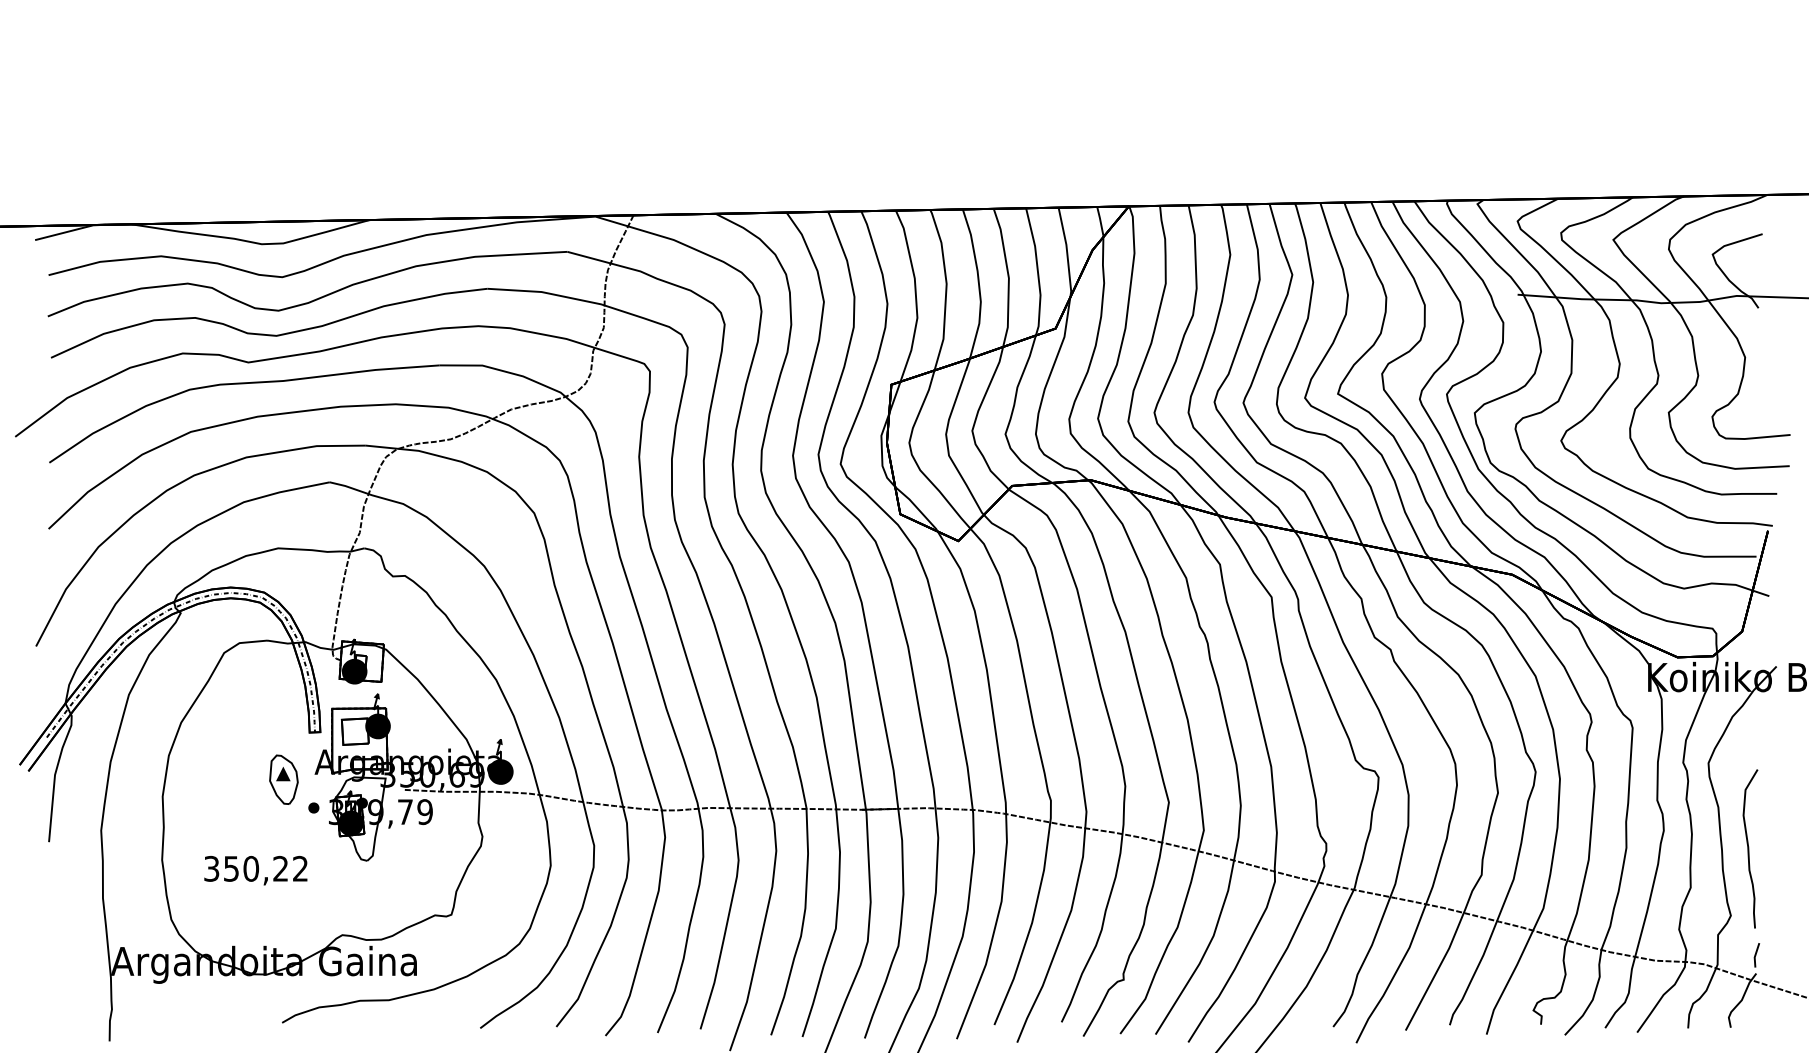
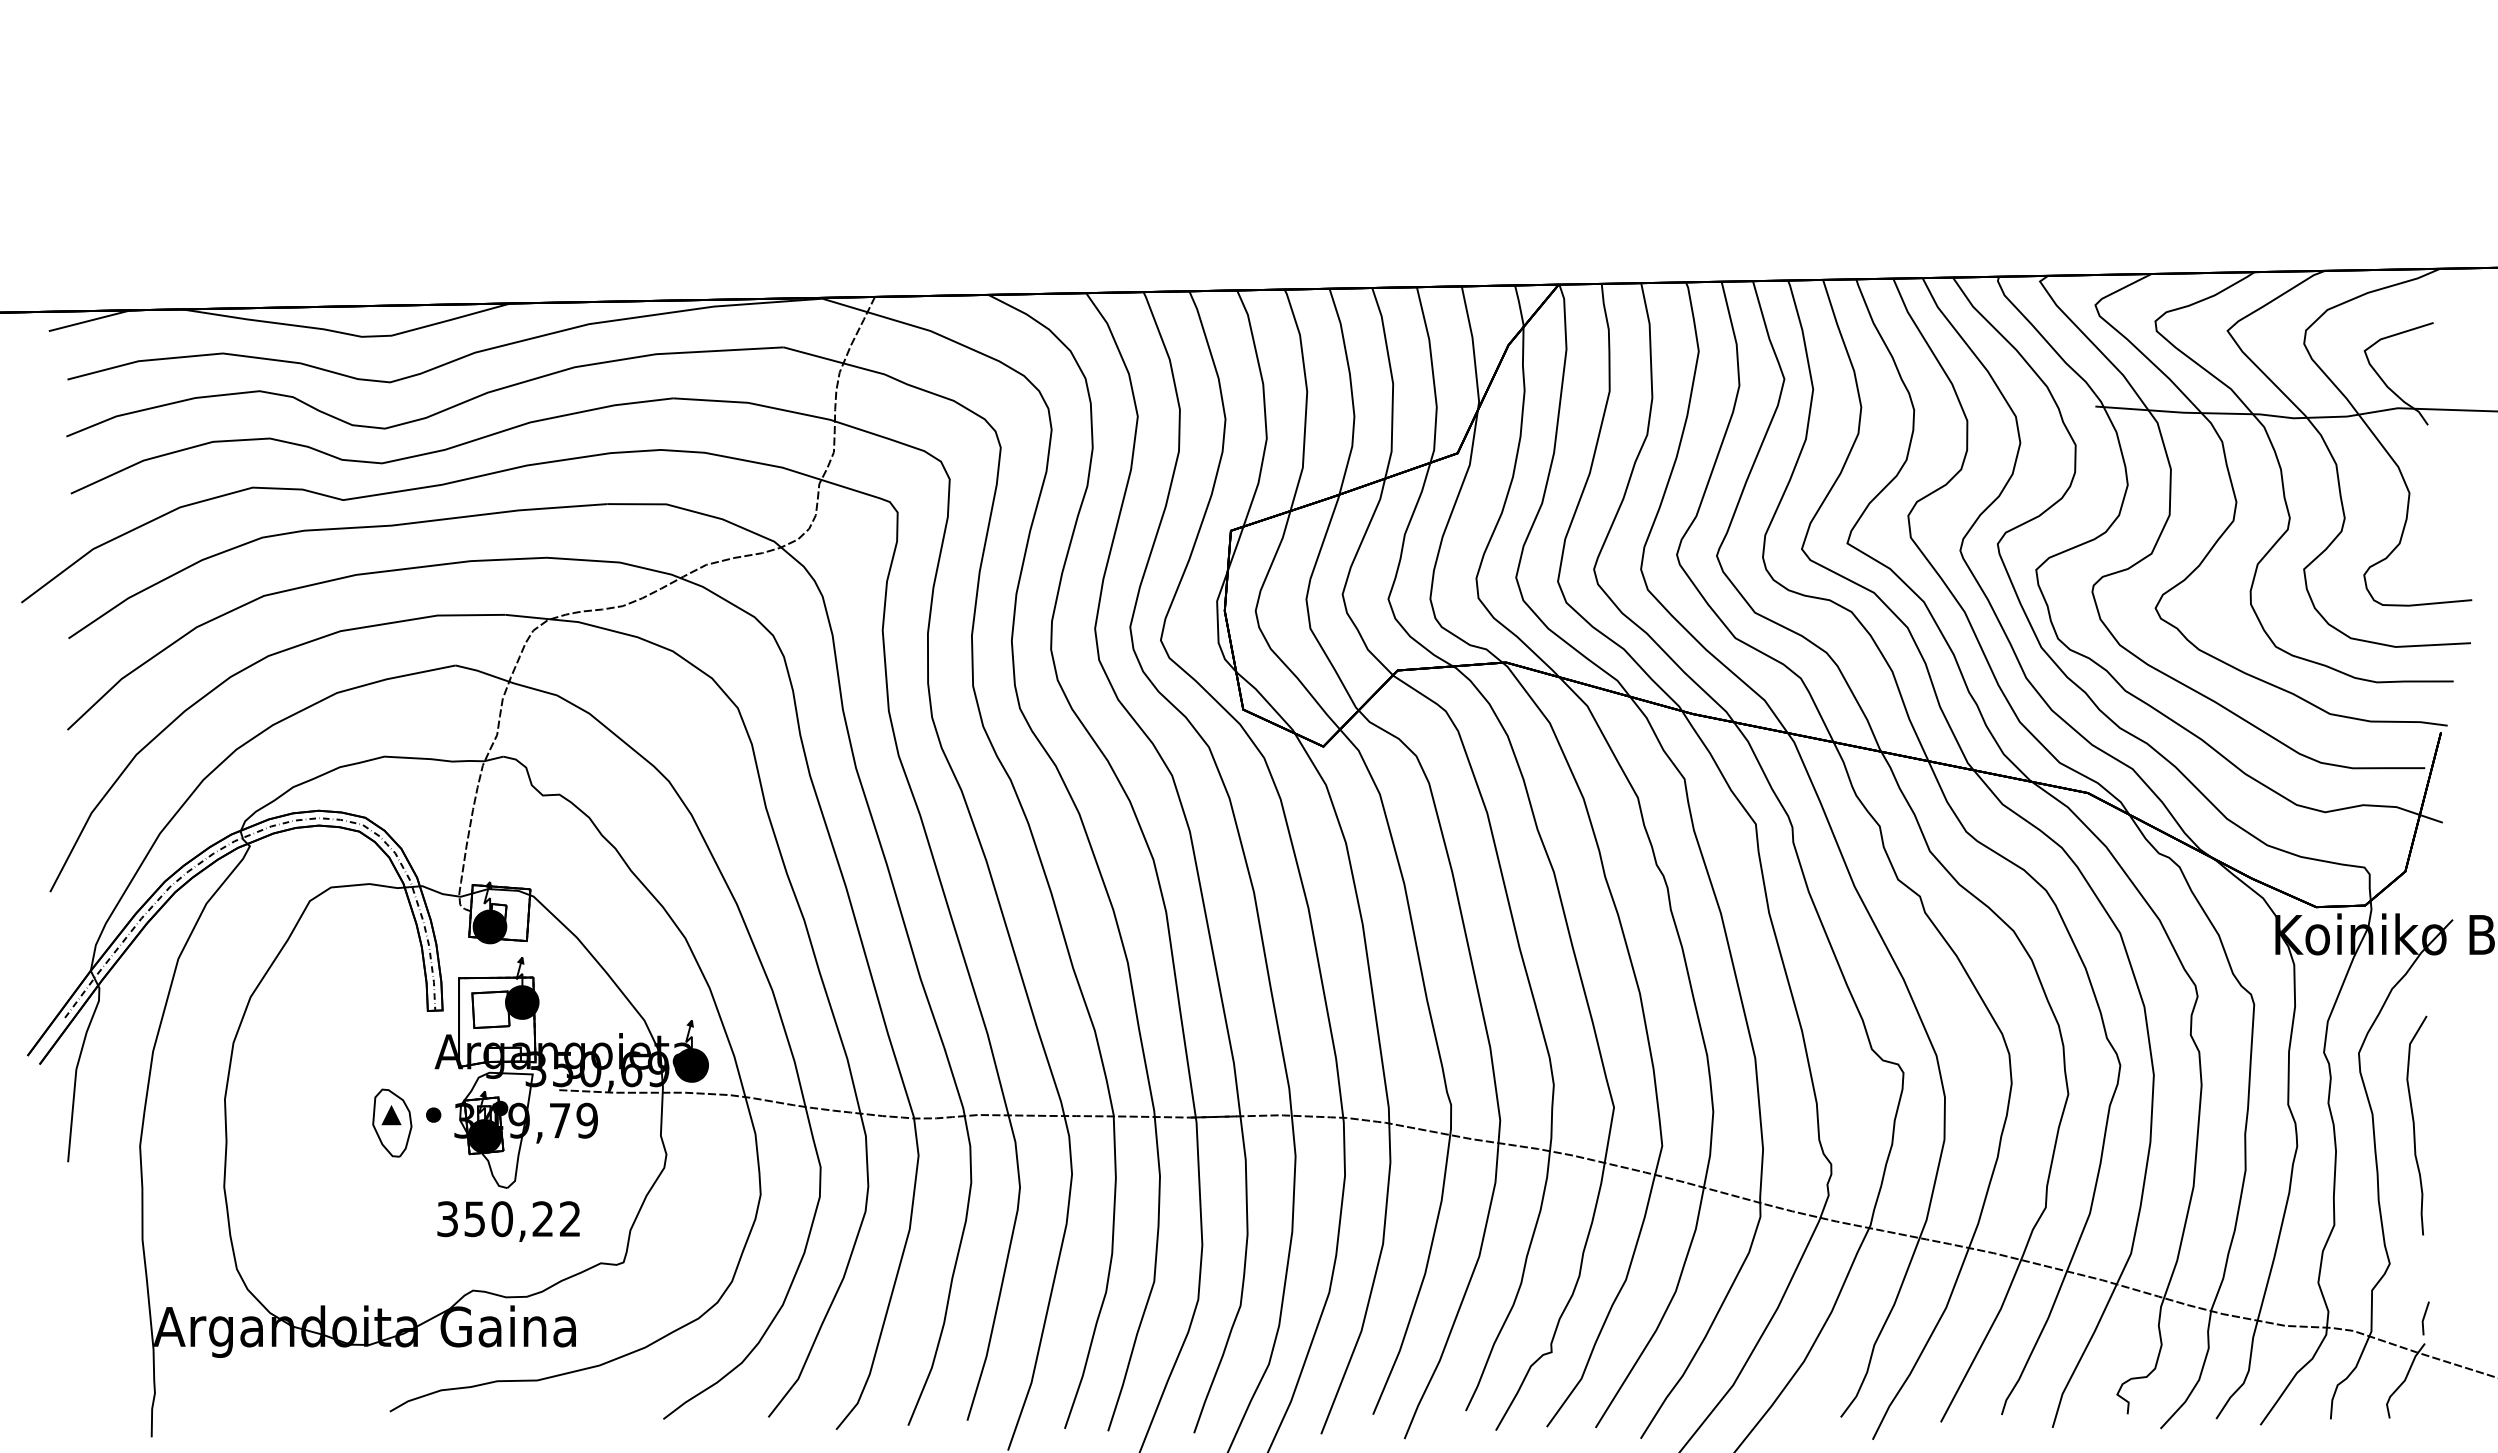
part: (284, 779) -> (392, 1122), moved
curve: (1748, 848) -> (2414, 1125), moved
text: (255, 870) -> (508, 1221), moved

